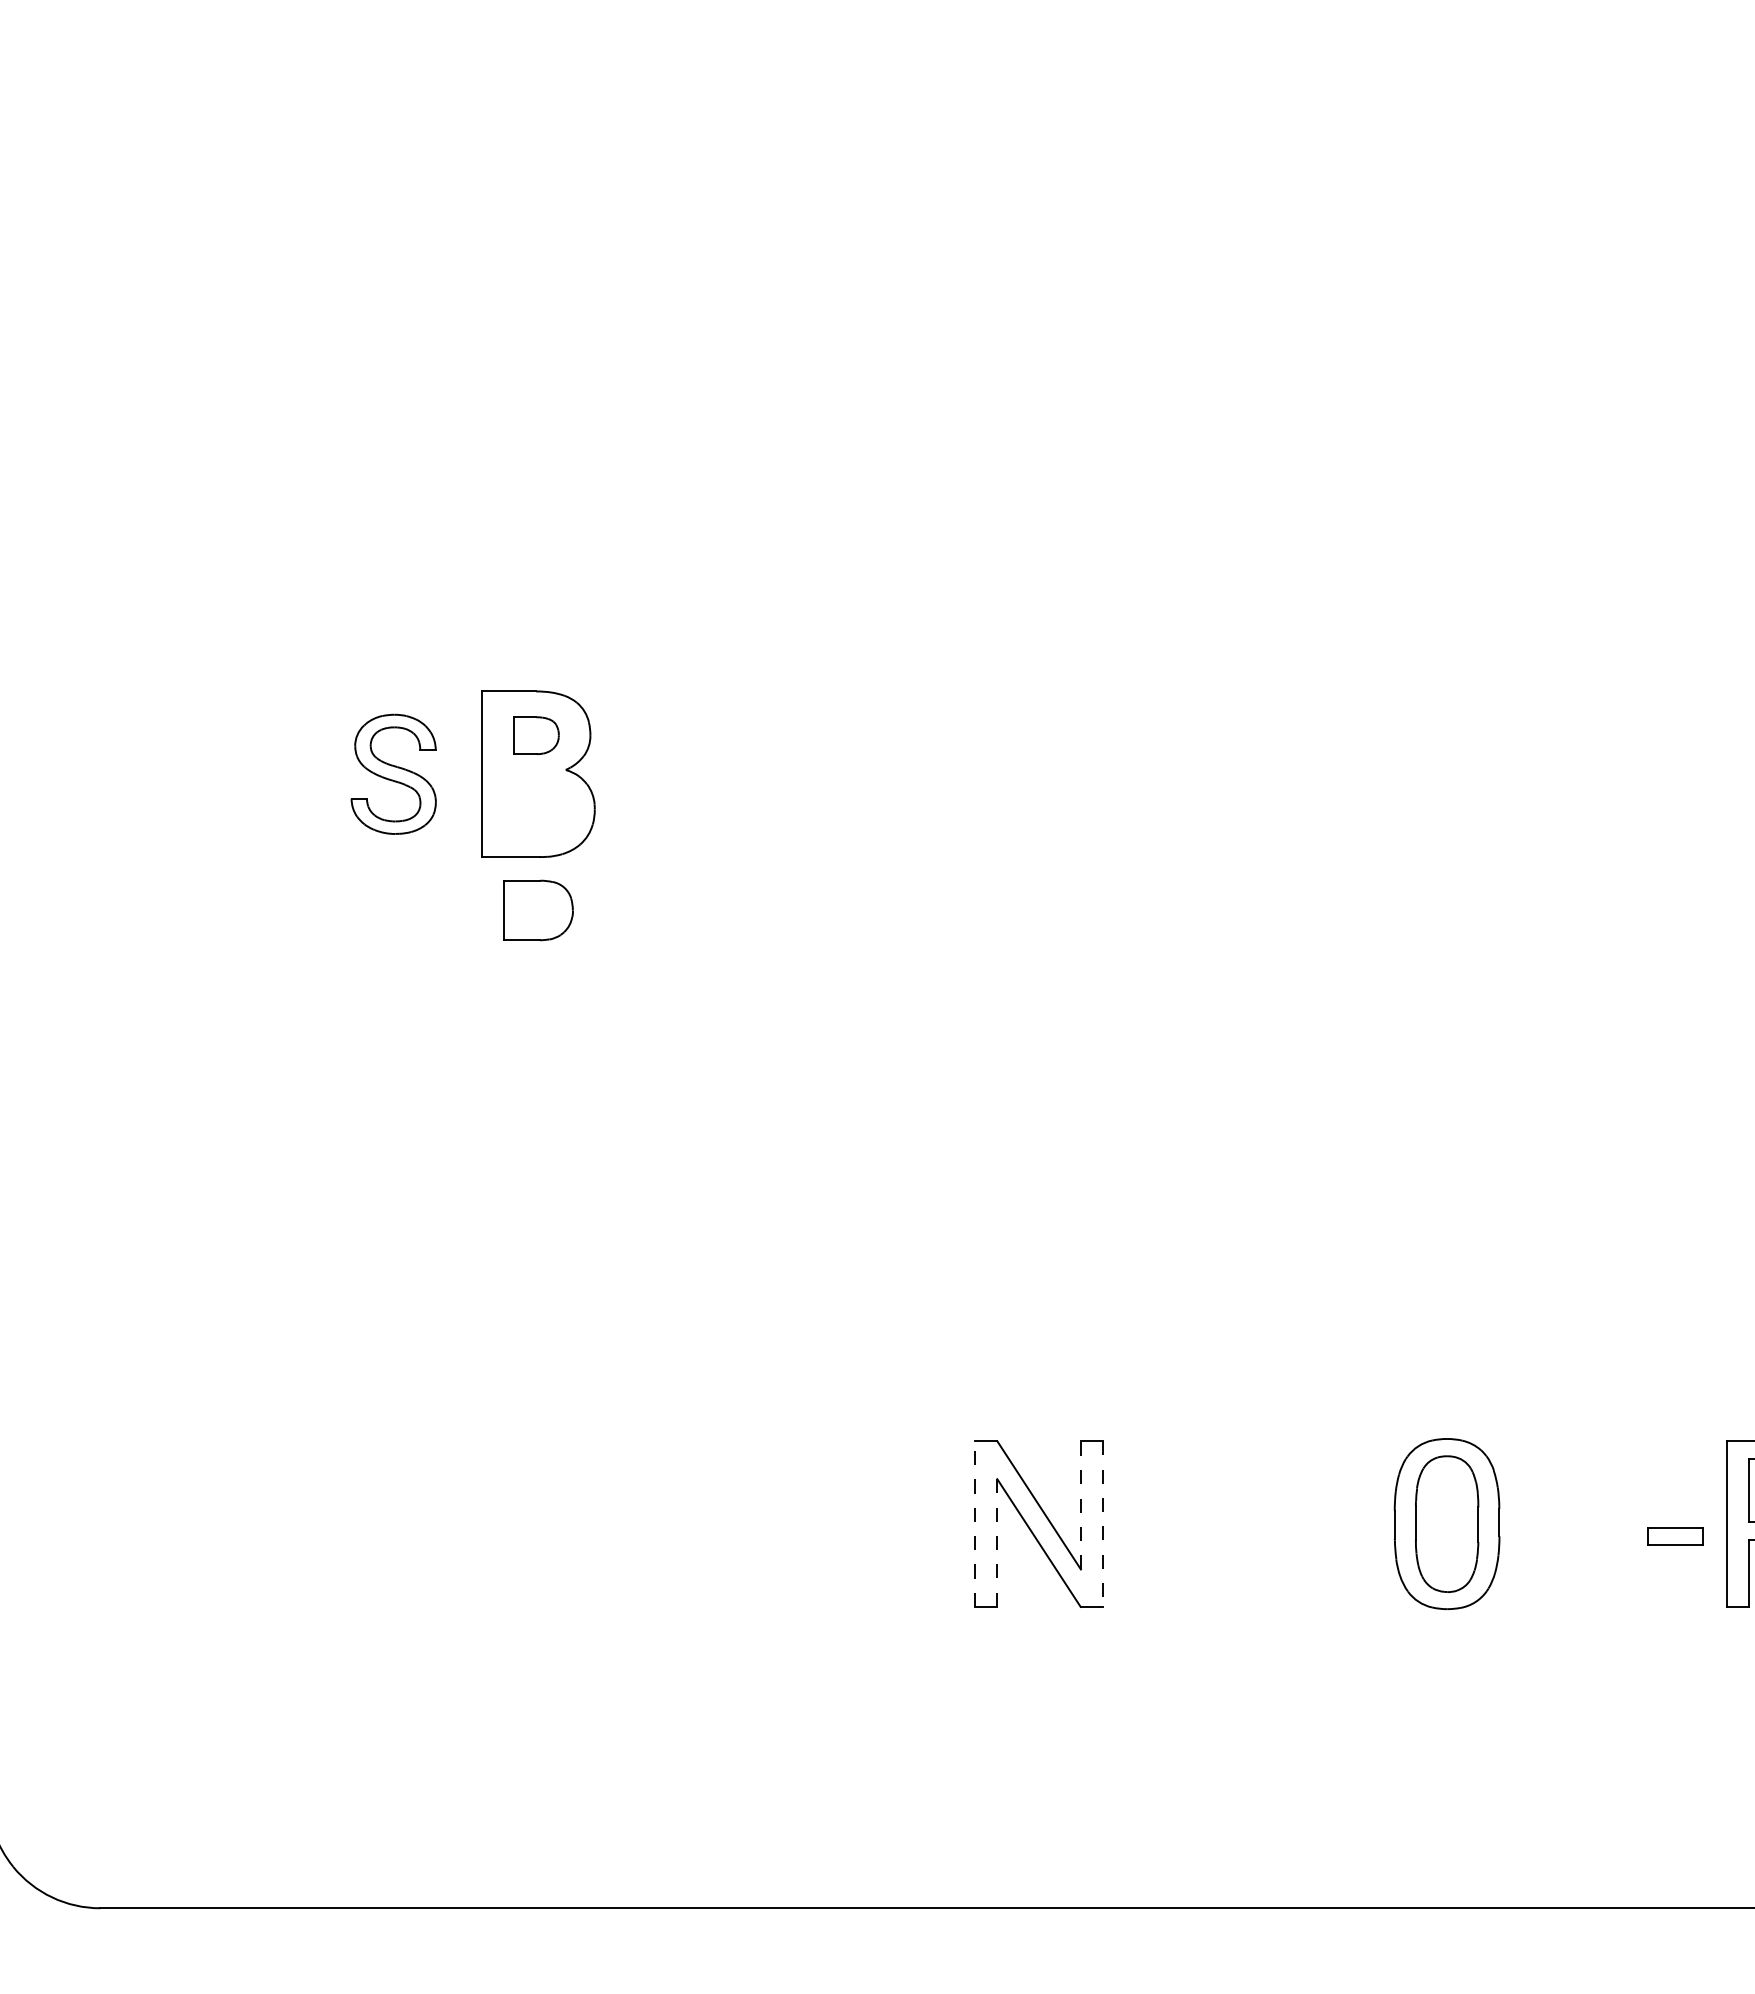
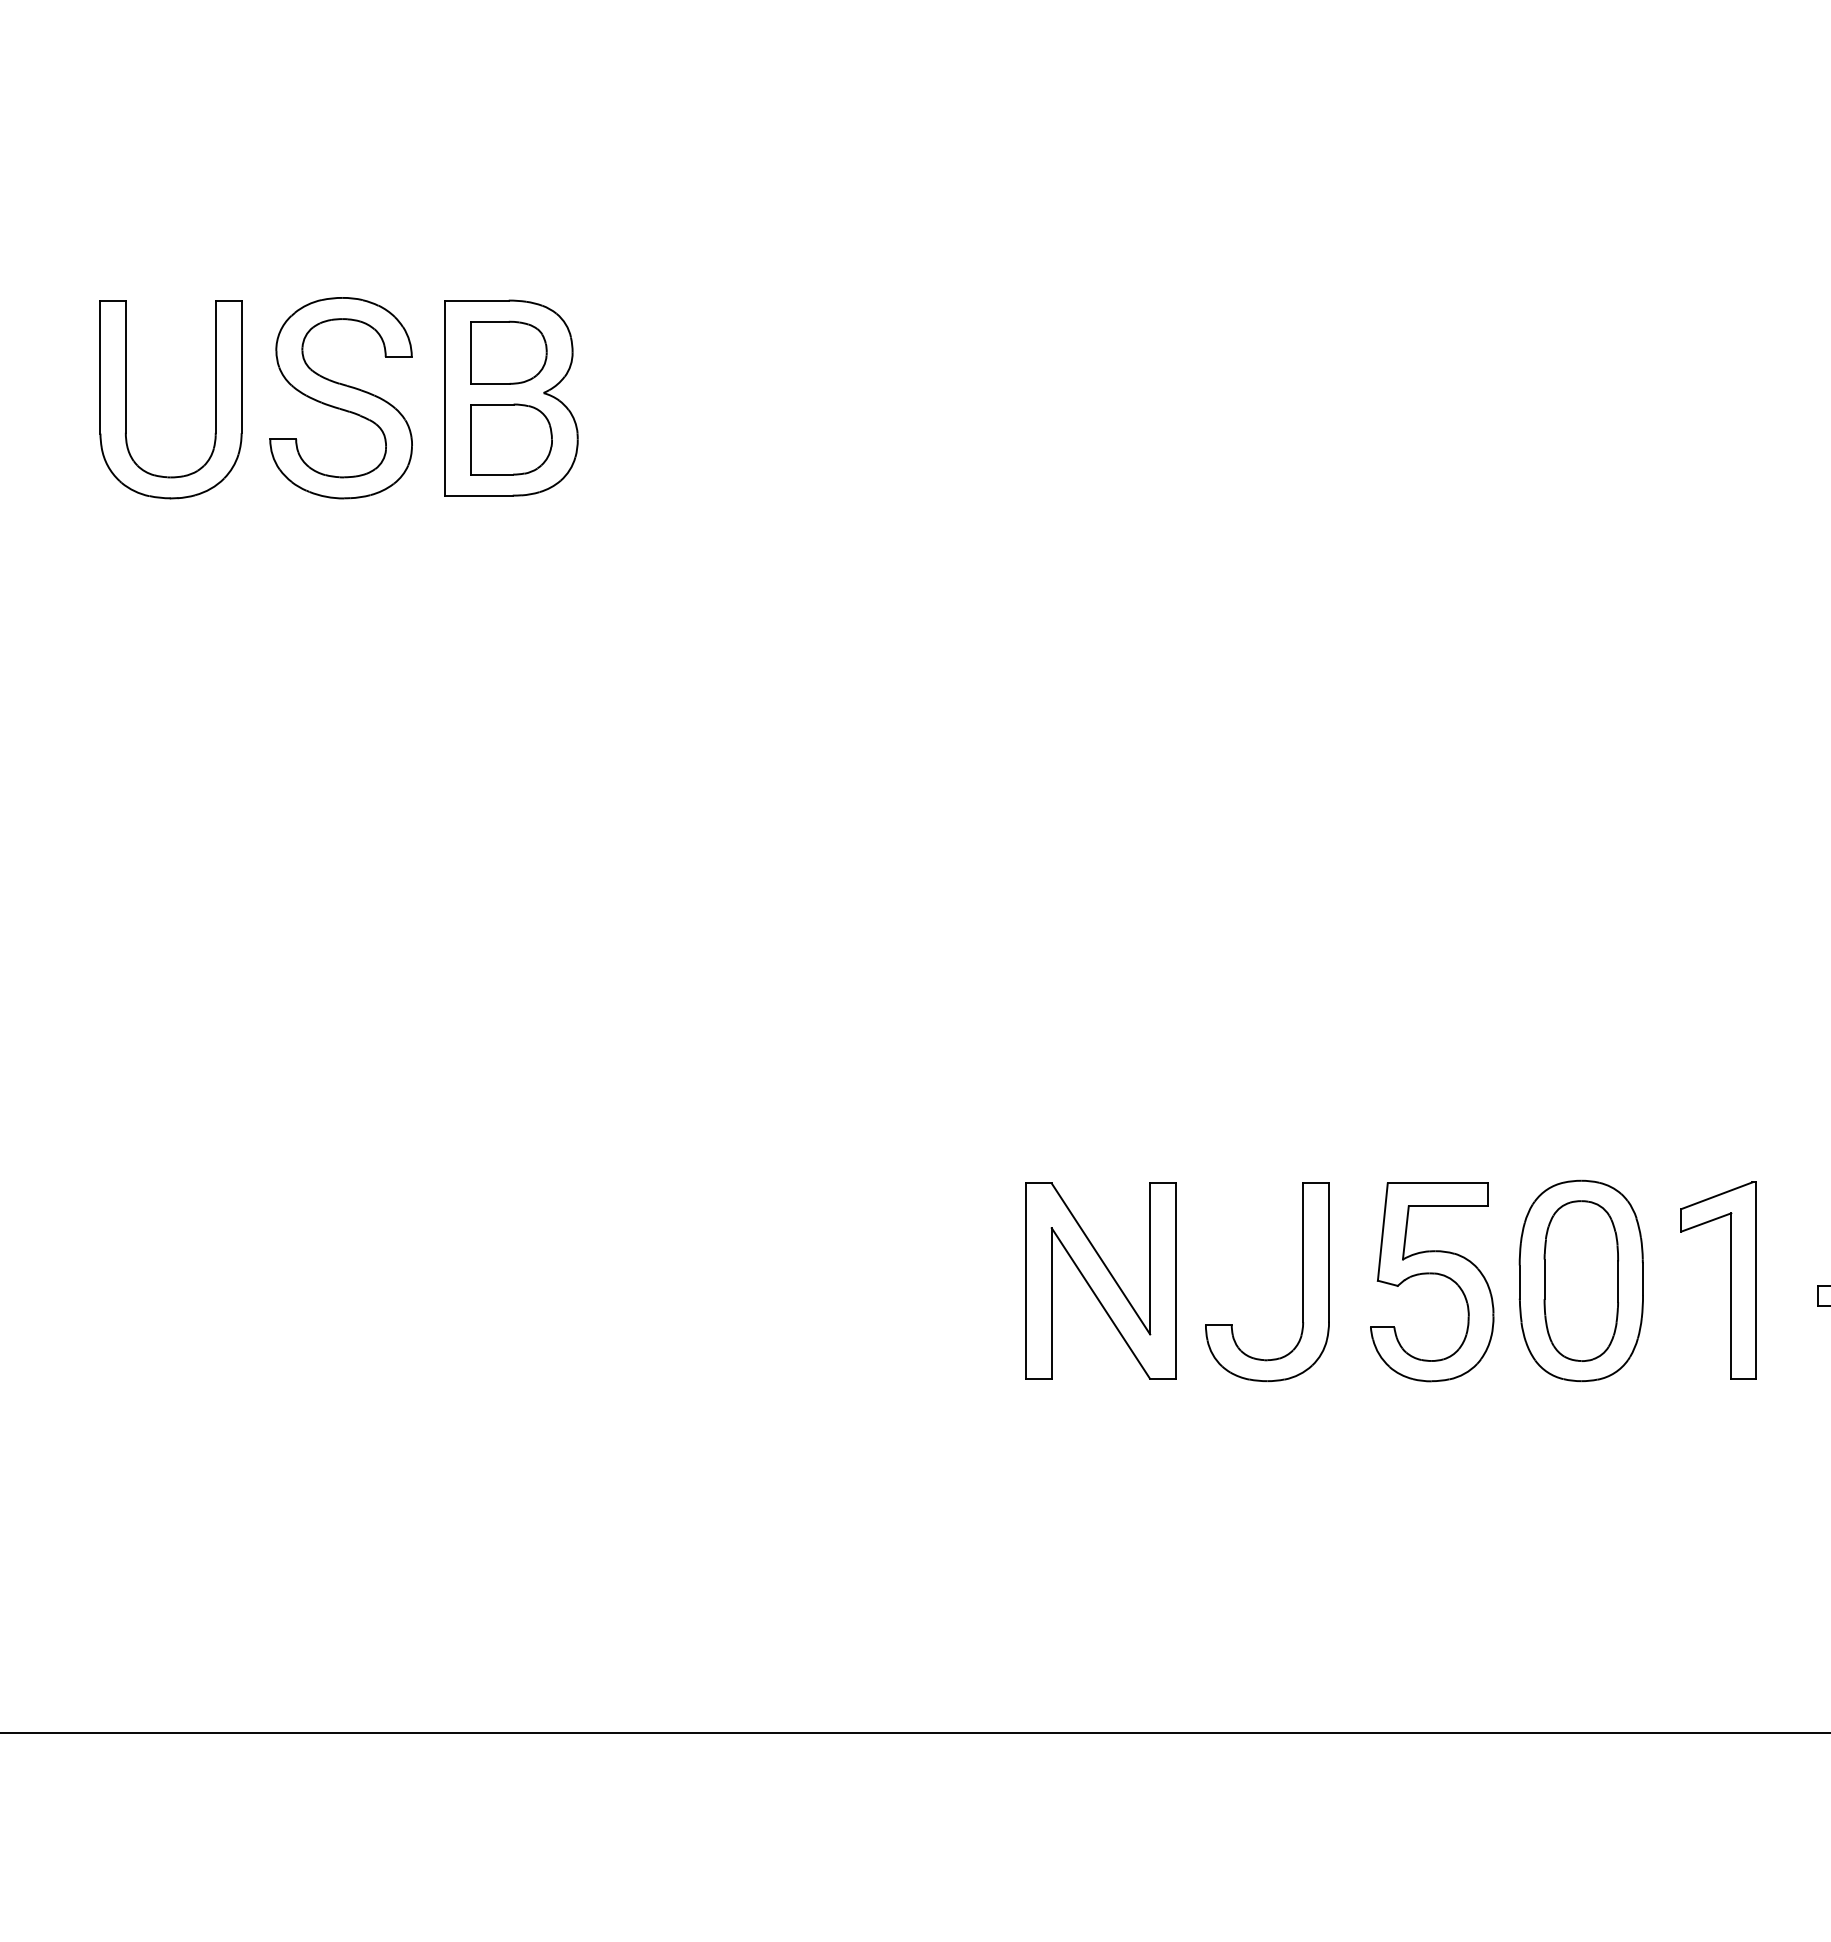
part: (536, 735) -> (509, 352), size x1.43
part: (393, 774) -> (340, 398), size x1.43
part: (286, 775) -> (214, 399), added
part: (538, 910) -> (511, 439), moved
line: (1080, 1504) -> (1149, 1257), dashed -> solid
part: (1320, 1518) -> (1432, 1274), added
part: (1573, 1523) -> (1730, 1280), added
line: (975, 1524) -> (1026, 1281), dashed -> solid
line: (1102, 1524) -> (1175, 1281), dashed -> solid
part: (1210, 1524) -> (1302, 1281), added
line: (997, 1543) -> (1051, 1303), dashed -> solid

